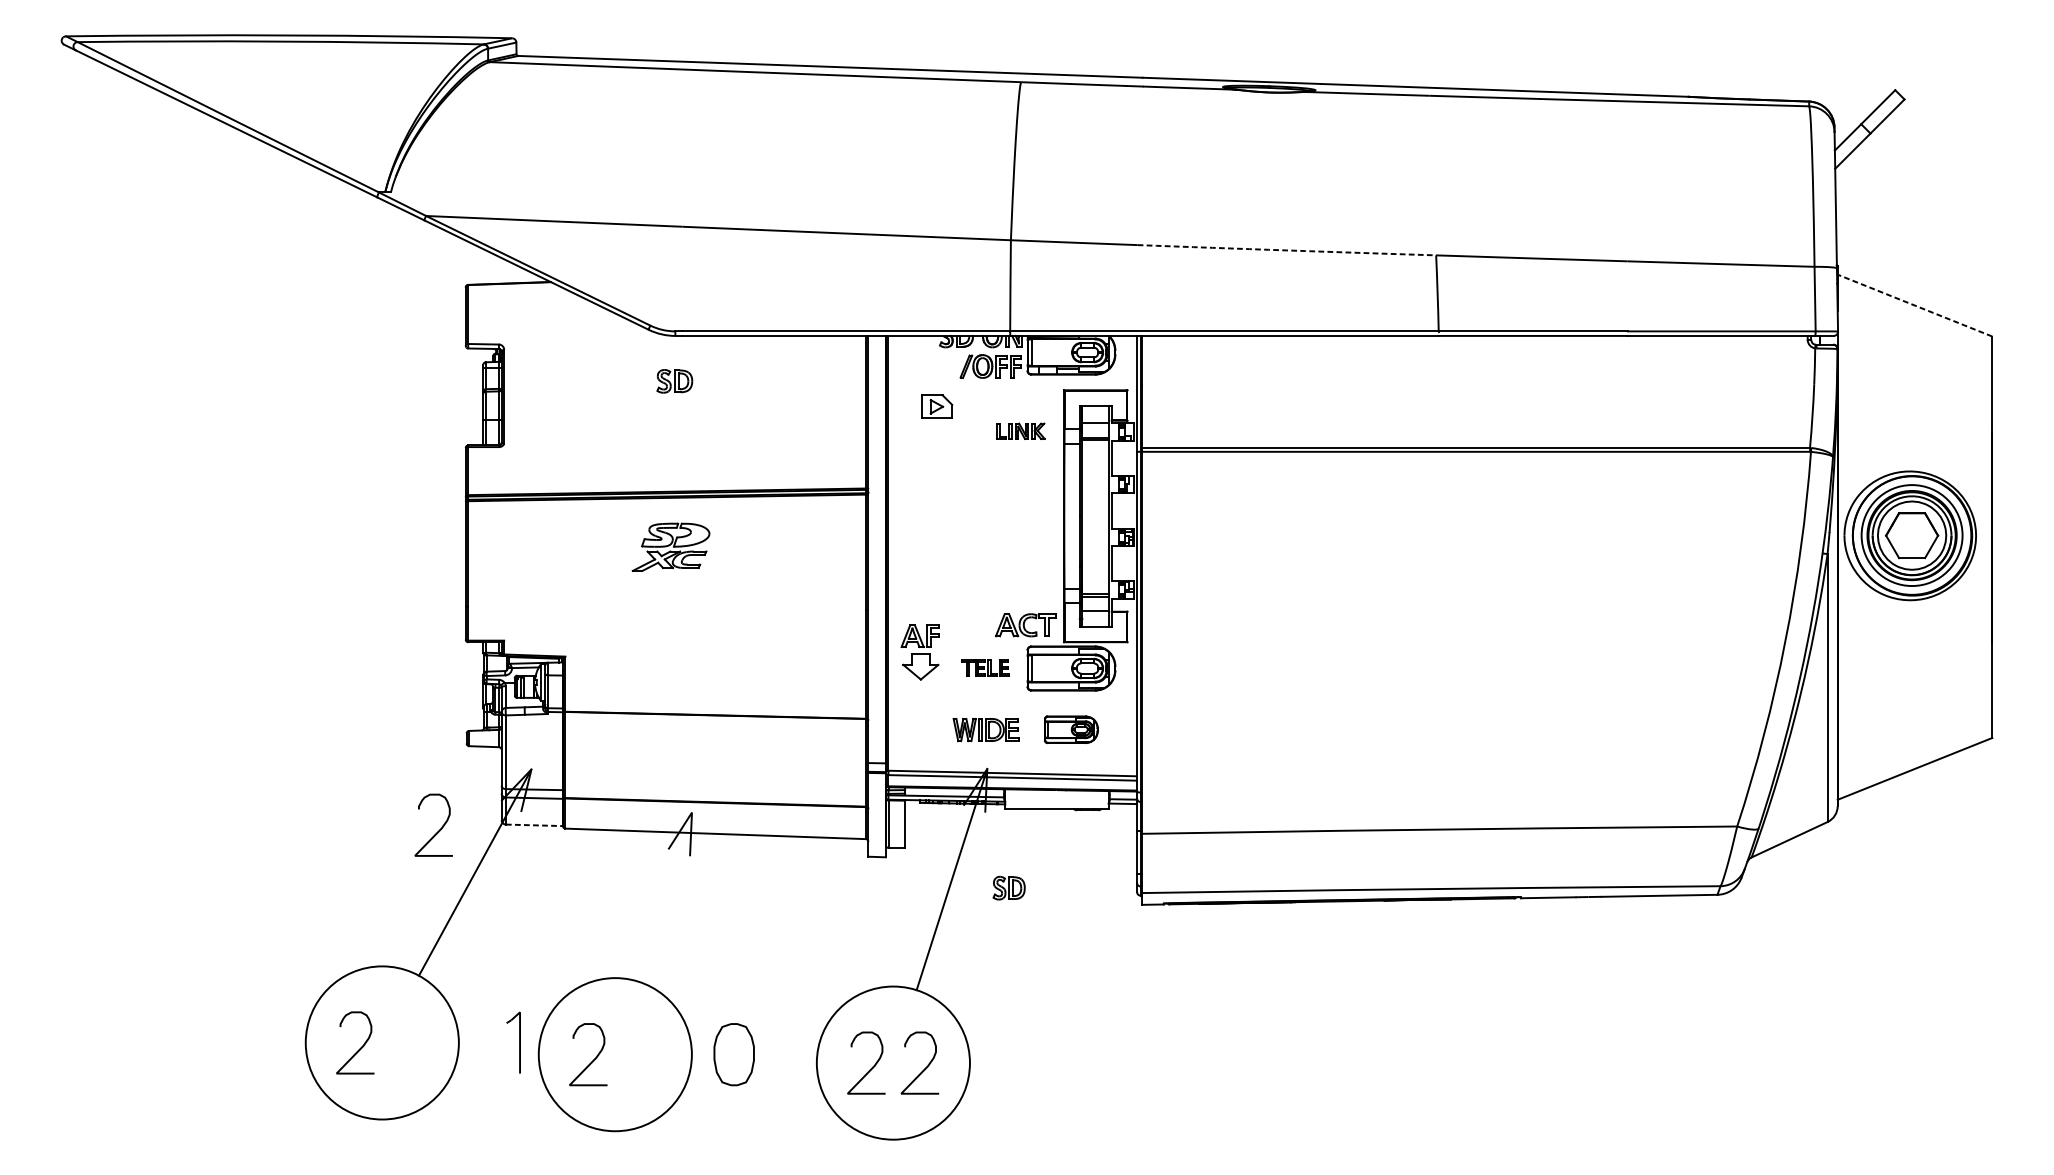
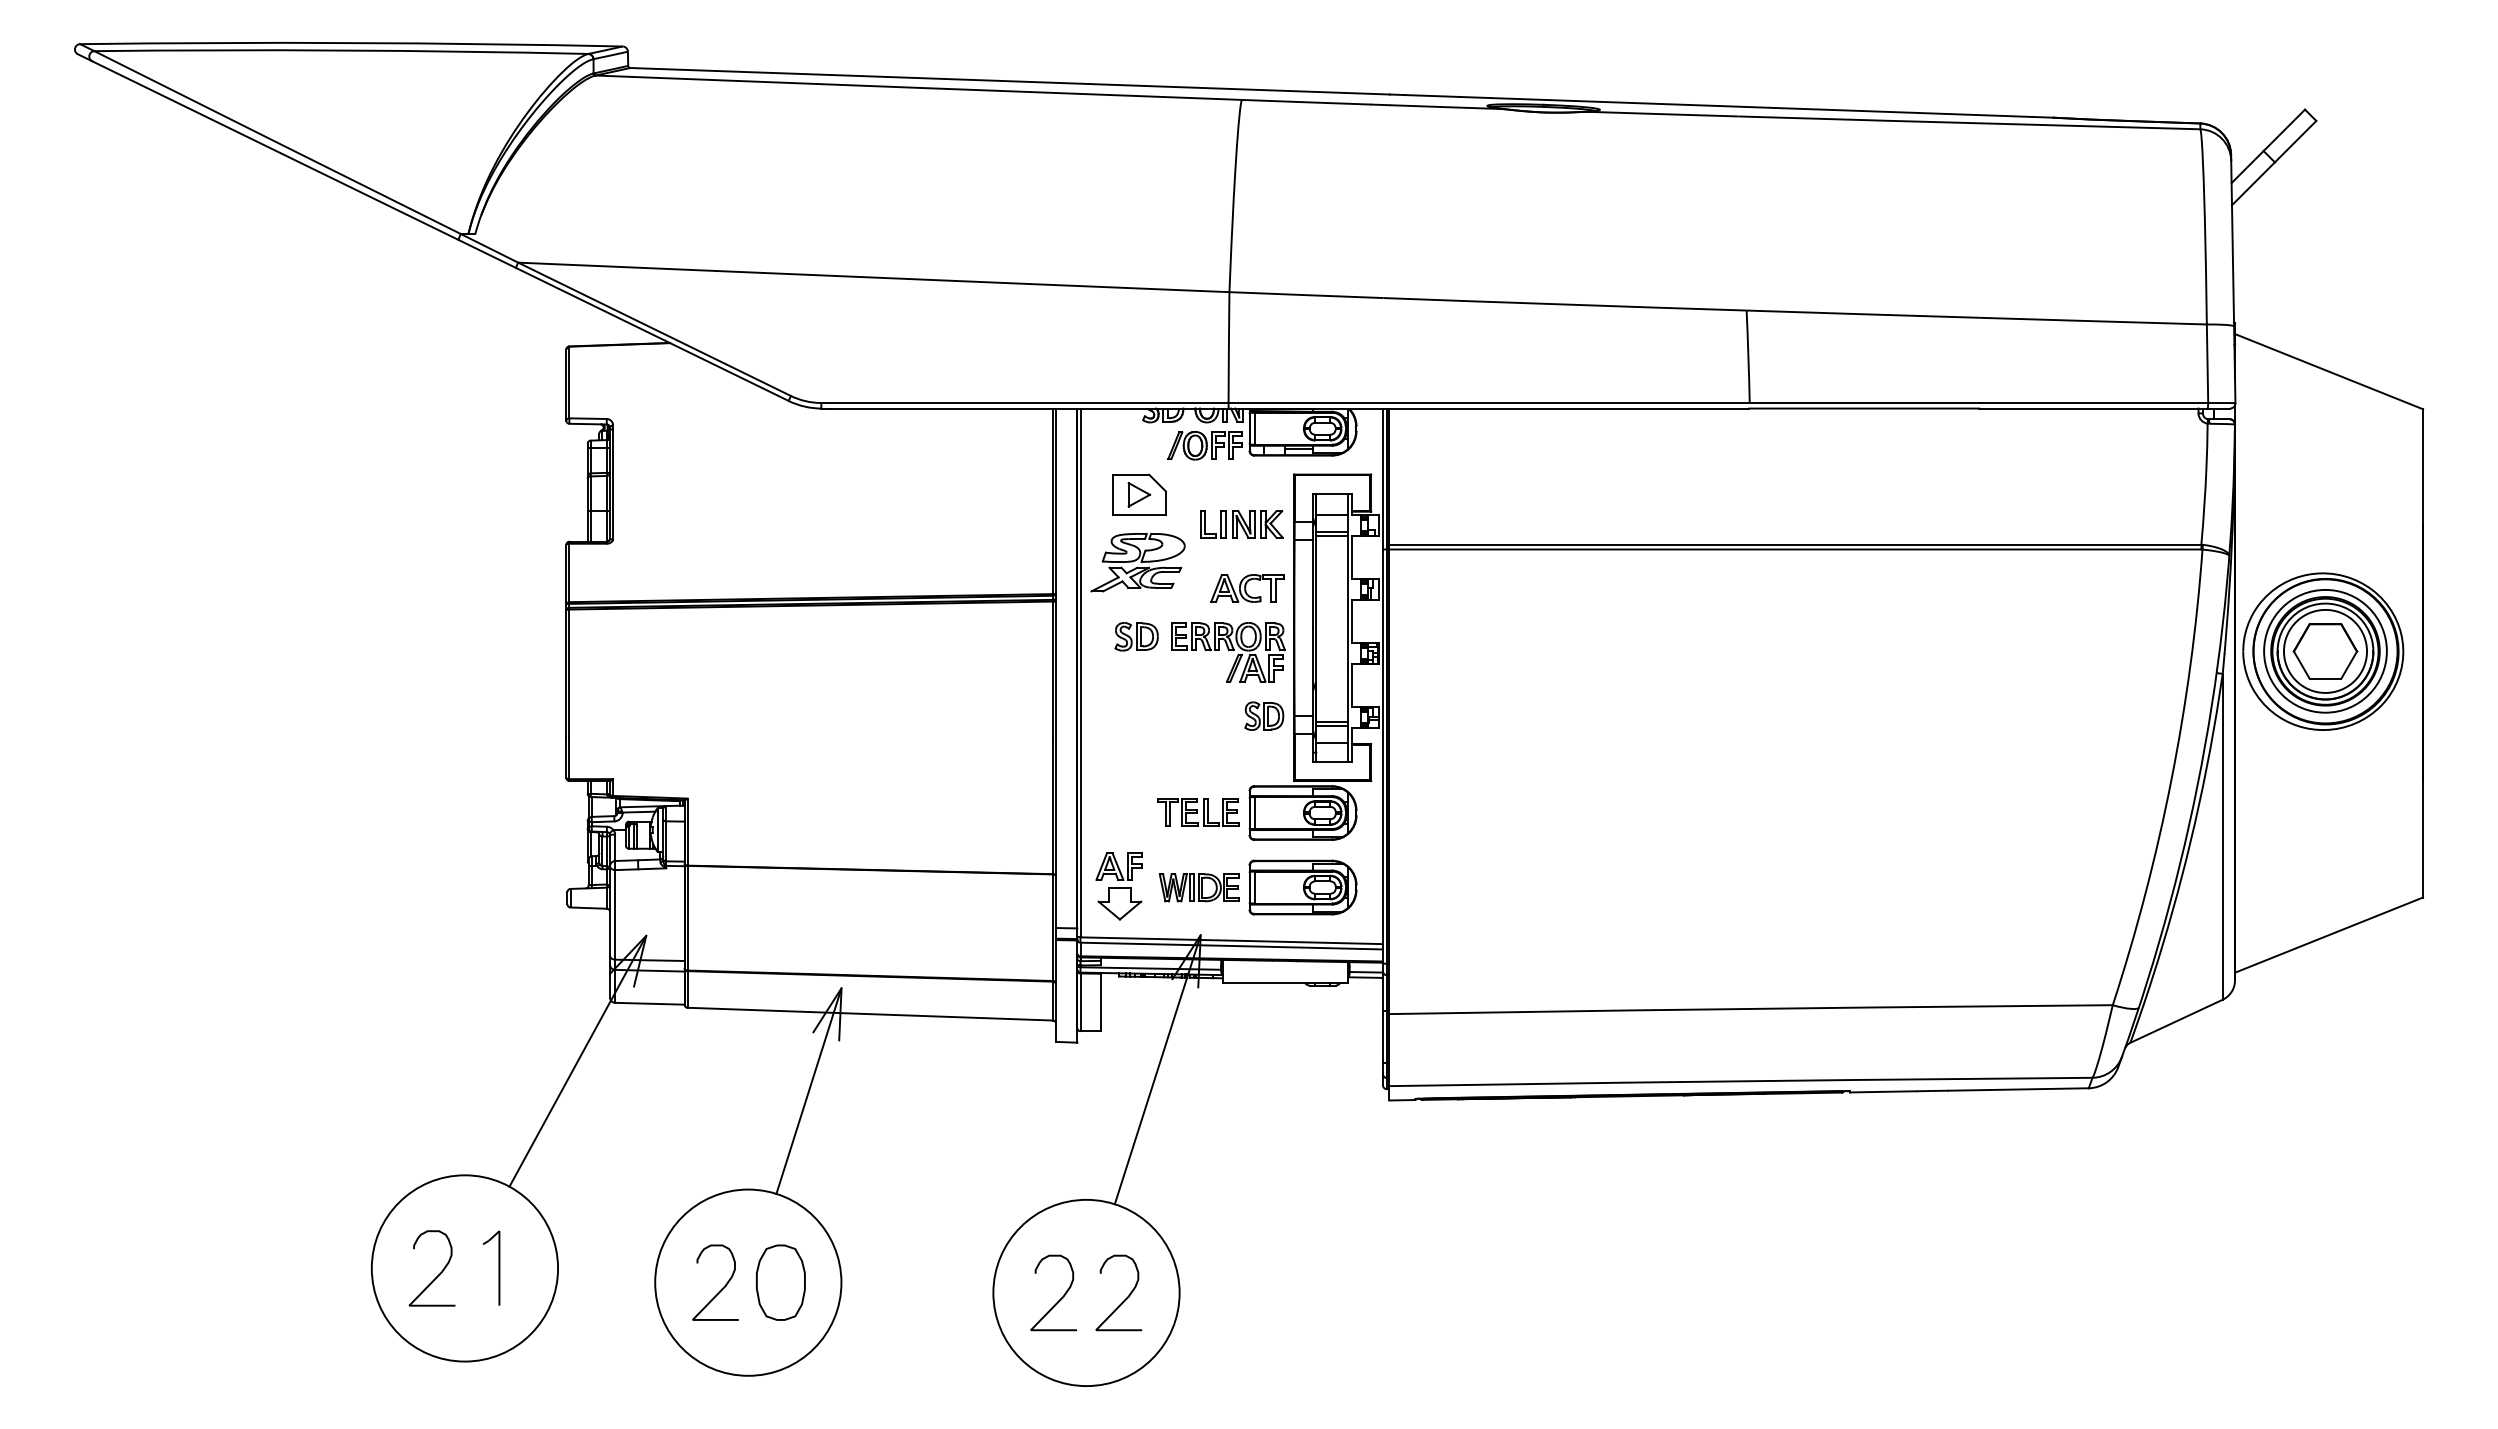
arc: (1287, 250) -> (1565, 304), dashed -> solid
line: (1914, 305) -> (2328, 371), dashed -> solid
part: (674, 381) -> (1136, 636), moved
part: (936, 406) -> (1139, 494), size x1.43
part: (1020, 431) -> (1241, 524), size x1.43
part: (1010, 536) -> (1228, 652), added
part: (670, 547) -> (1137, 562), moved
part: (1025, 625) -> (1247, 588), moved
part: (919, 652) -> (1118, 886), moved
part: (985, 668) -> (1198, 812), size x1.43
part: (1070, 729) -> (1302, 887), size x1.67
line: (534, 825) -> (649, 1003), dashed -> solid
curve: (438, 830) -> (533, 1009), removed
part: (1009, 887) -> (1264, 715), moved
line: (664, 896) -> (808, 1090), added
part: (519, 1042) -> (498, 1267), moved
part: (733, 1054) -> (780, 1282), moved

